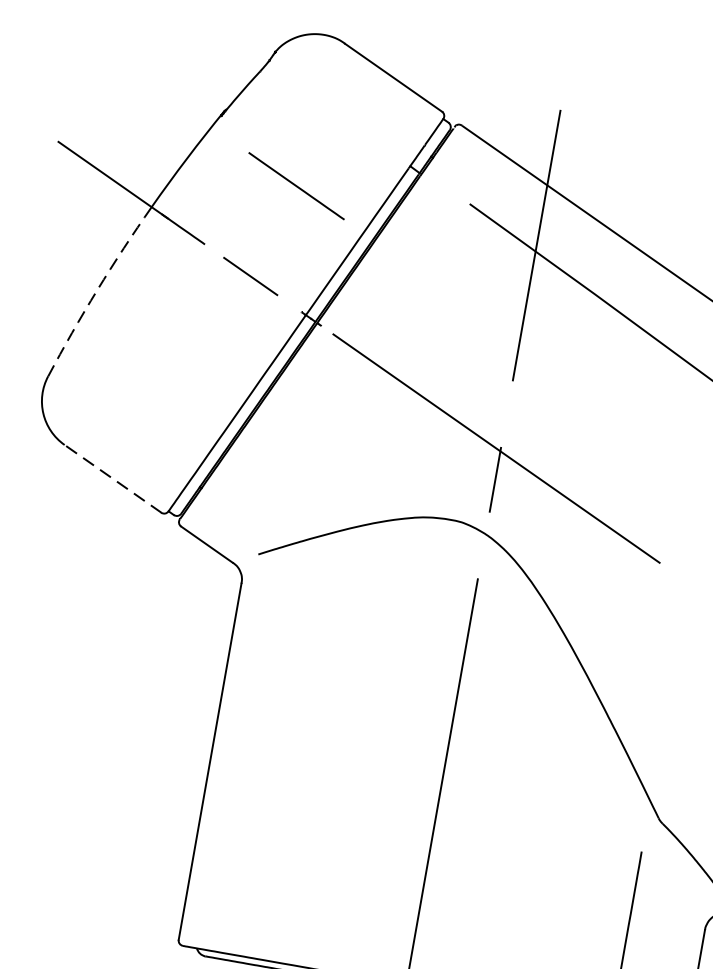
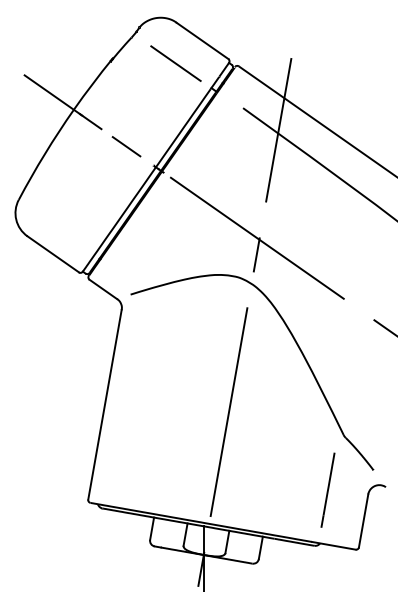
line: (295, 185) -> (175, 63), moved
arc: (96, 289) -> (44, 153), dashed -> solid
line: (113, 479) -> (53, 254), dashed -> solid

